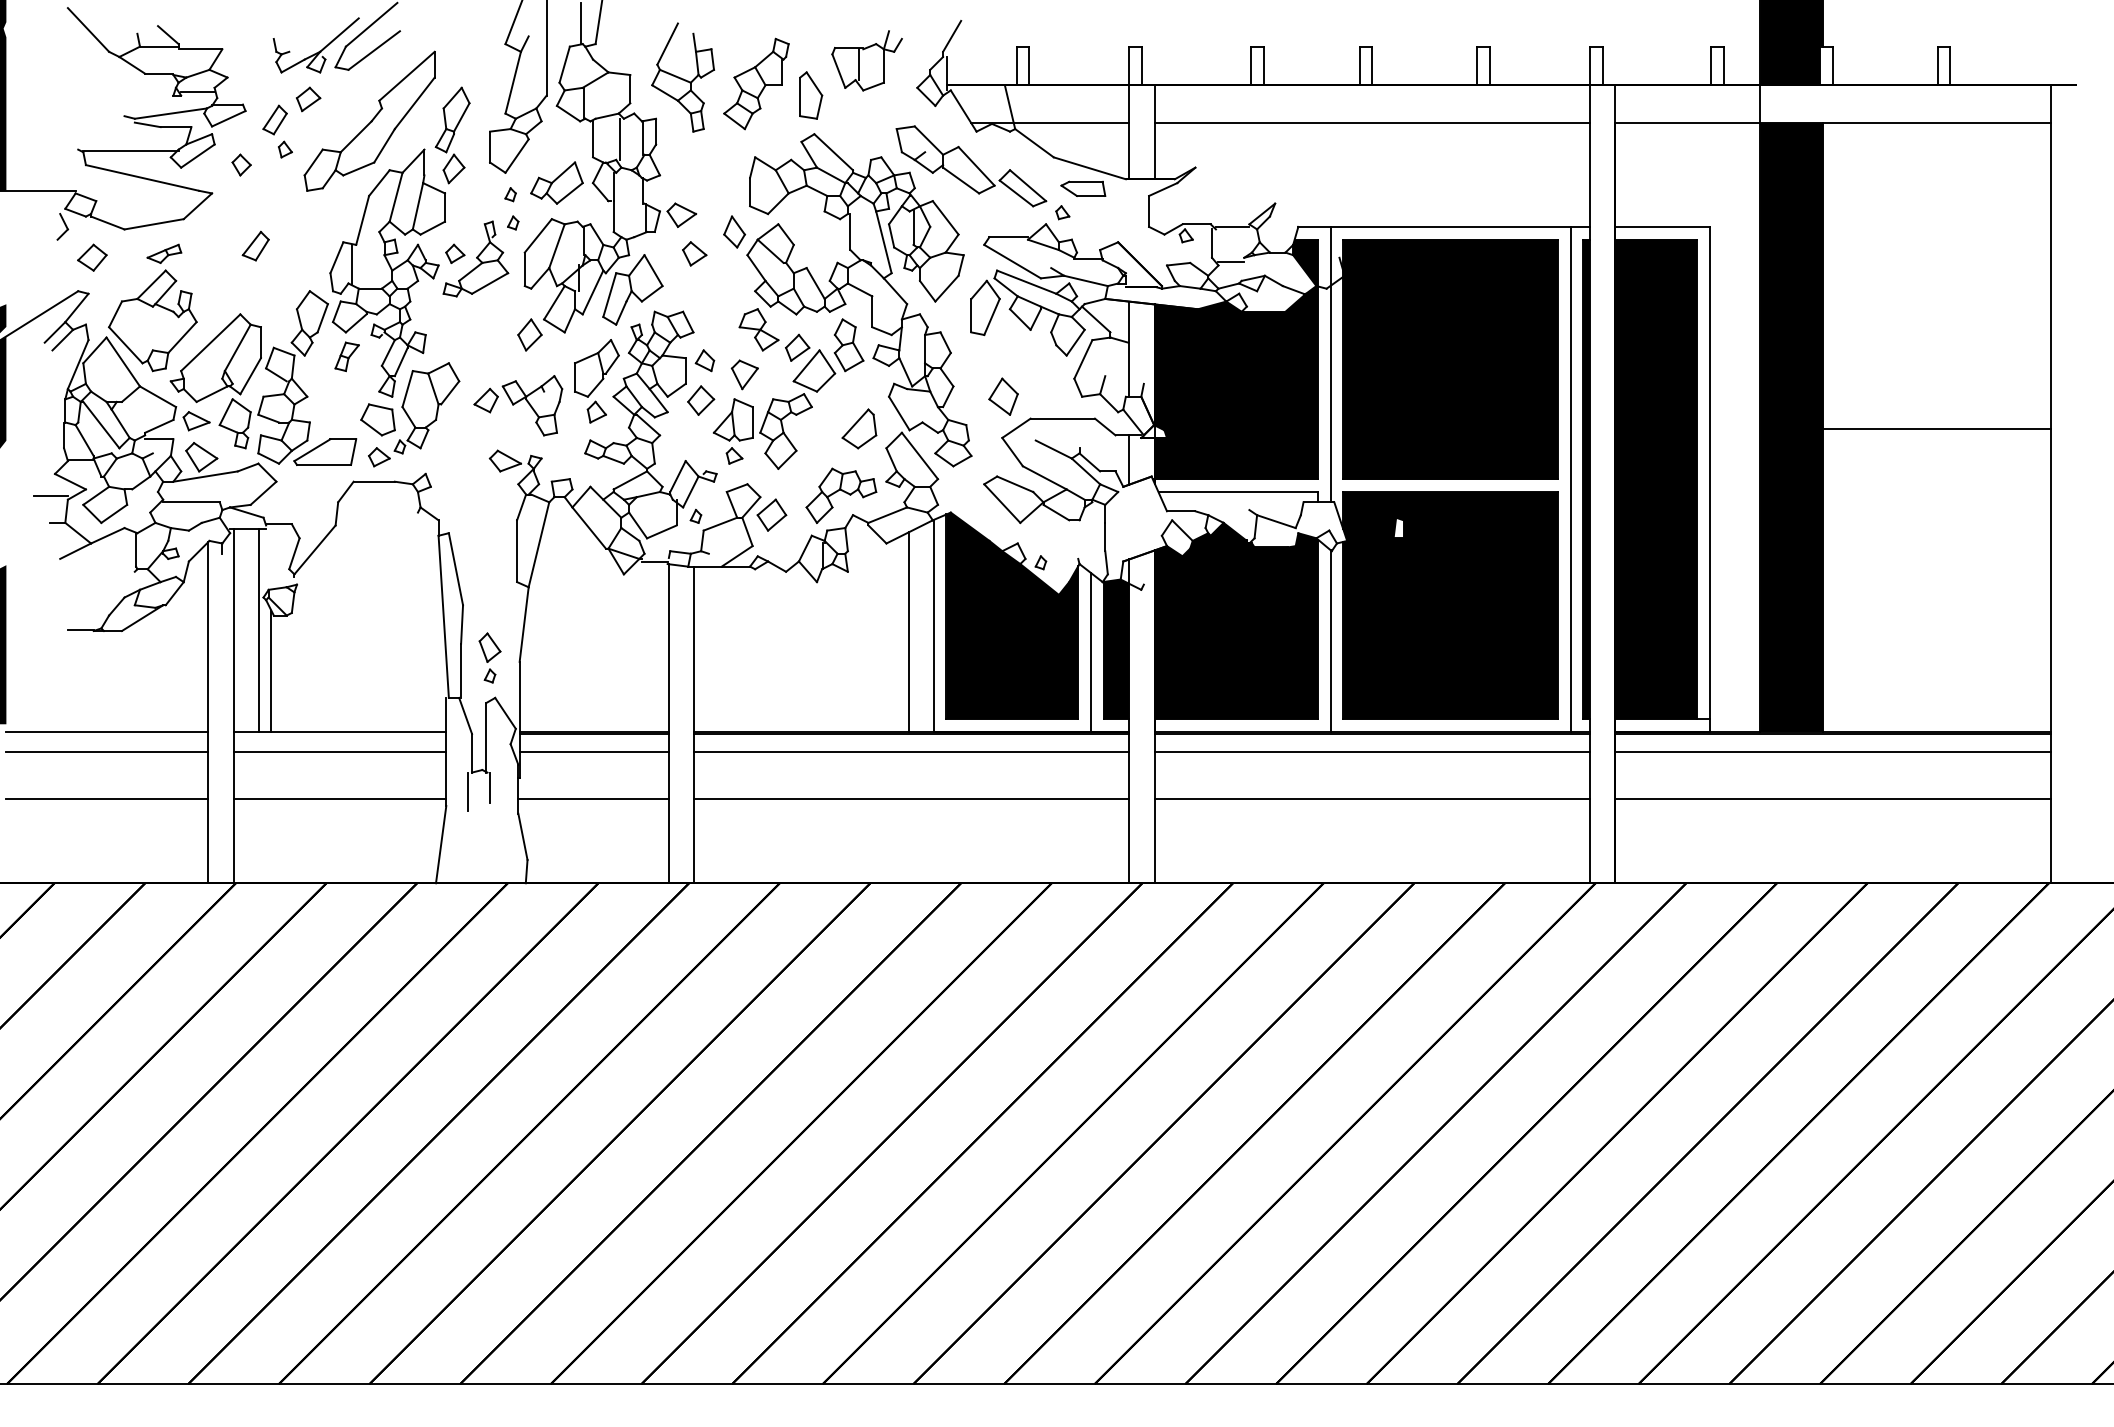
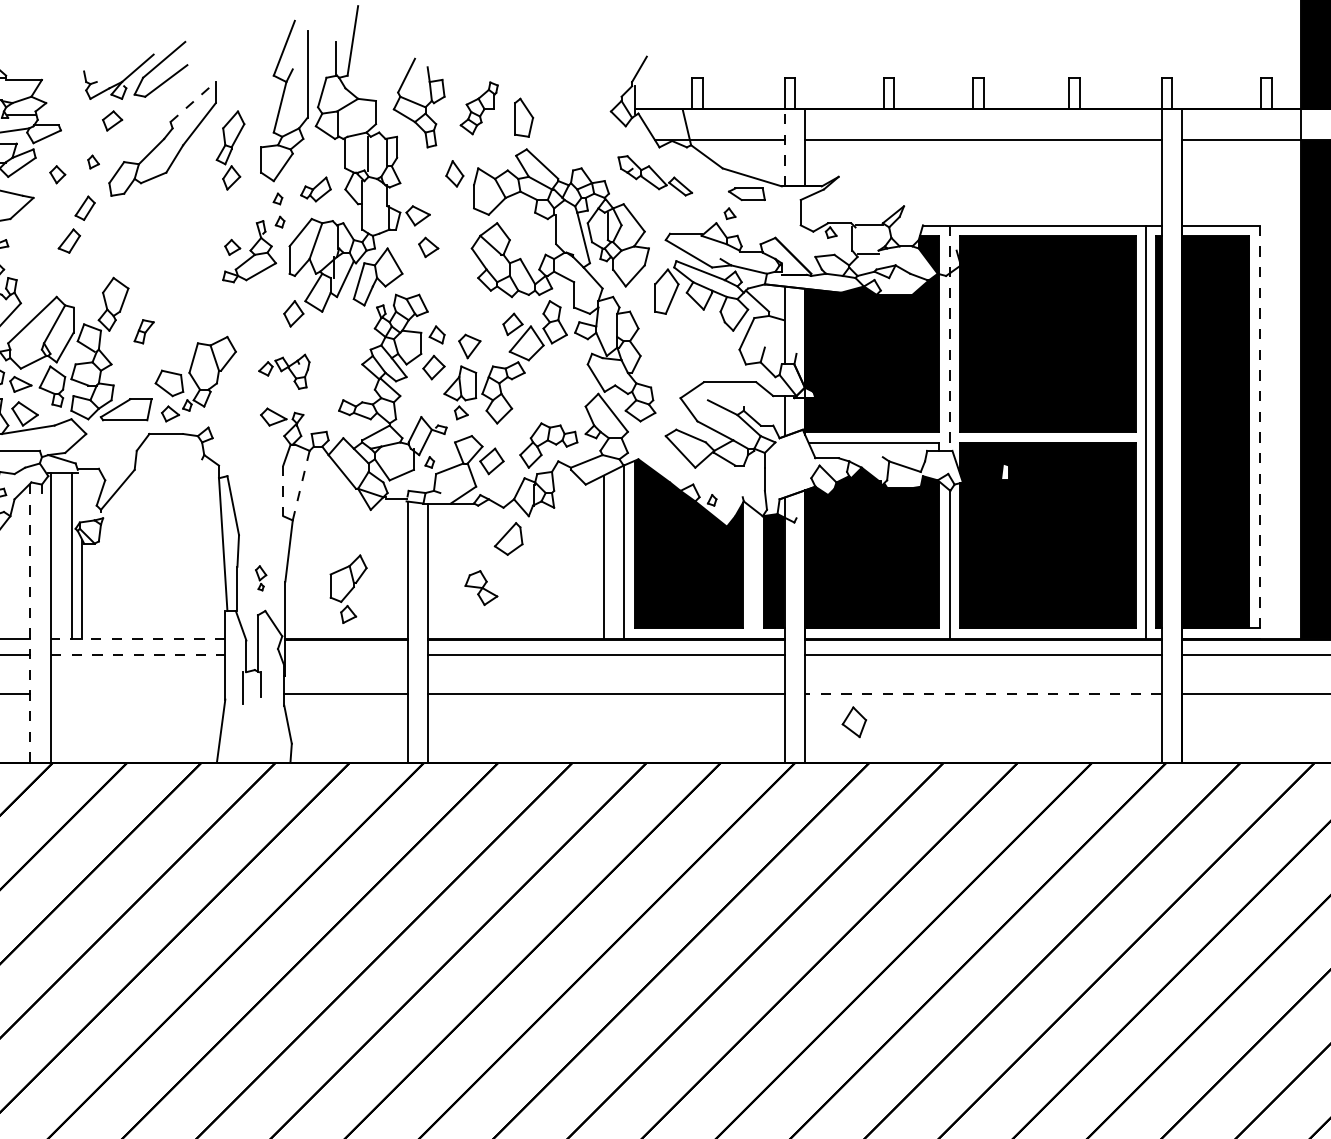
part: (866, 60) -> (569, 89), removed
line: (407, 76) -> (193, 102), solid -> dashed
part: (756, 83) -> (479, 107), size x0.7
part: (274, 119) -> (84, 207), moved
line: (1129, 131) -> (784, 147), solid -> dashed
part: (971, 166) -> (655, 175), size x0.6
part: (556, 182) -> (315, 189), size x0.7
part: (734, 231) -> (454, 173), moved
part: (387, 272) -> (177, 262), removed
part: (758, 329) -> (480, 587), moved
line: (1330, 364) -> (949, 338), solid -> dashed
part: (596, 381) -> (348, 589), moved
part: (1003, 396) -> (854, 722), moved
part: (518, 405) -> (284, 371), size x0.7
part: (859, 428) -> (508, 538), moved
line: (1709, 479) -> (1259, 432), solid -> dashed
line: (538, 544) -> (300, 485), solid -> dashed
line: (517, 551) -> (283, 491), solid -> dashed
line: (1091, 652) -> (753, 573), removed
part: (489, 657) -> (260, 577), size x0.6
line: (208, 712) -> (30, 622), solid -> dashed
line: (339, 731) -> (137, 638), solid -> dashed
line: (340, 752) -> (138, 655), solid -> dashed
line: (593, 752) -> (345, 655), removed
line: (339, 798) -> (137, 693), removed
line: (1372, 798) -> (983, 693), solid -> dashed

